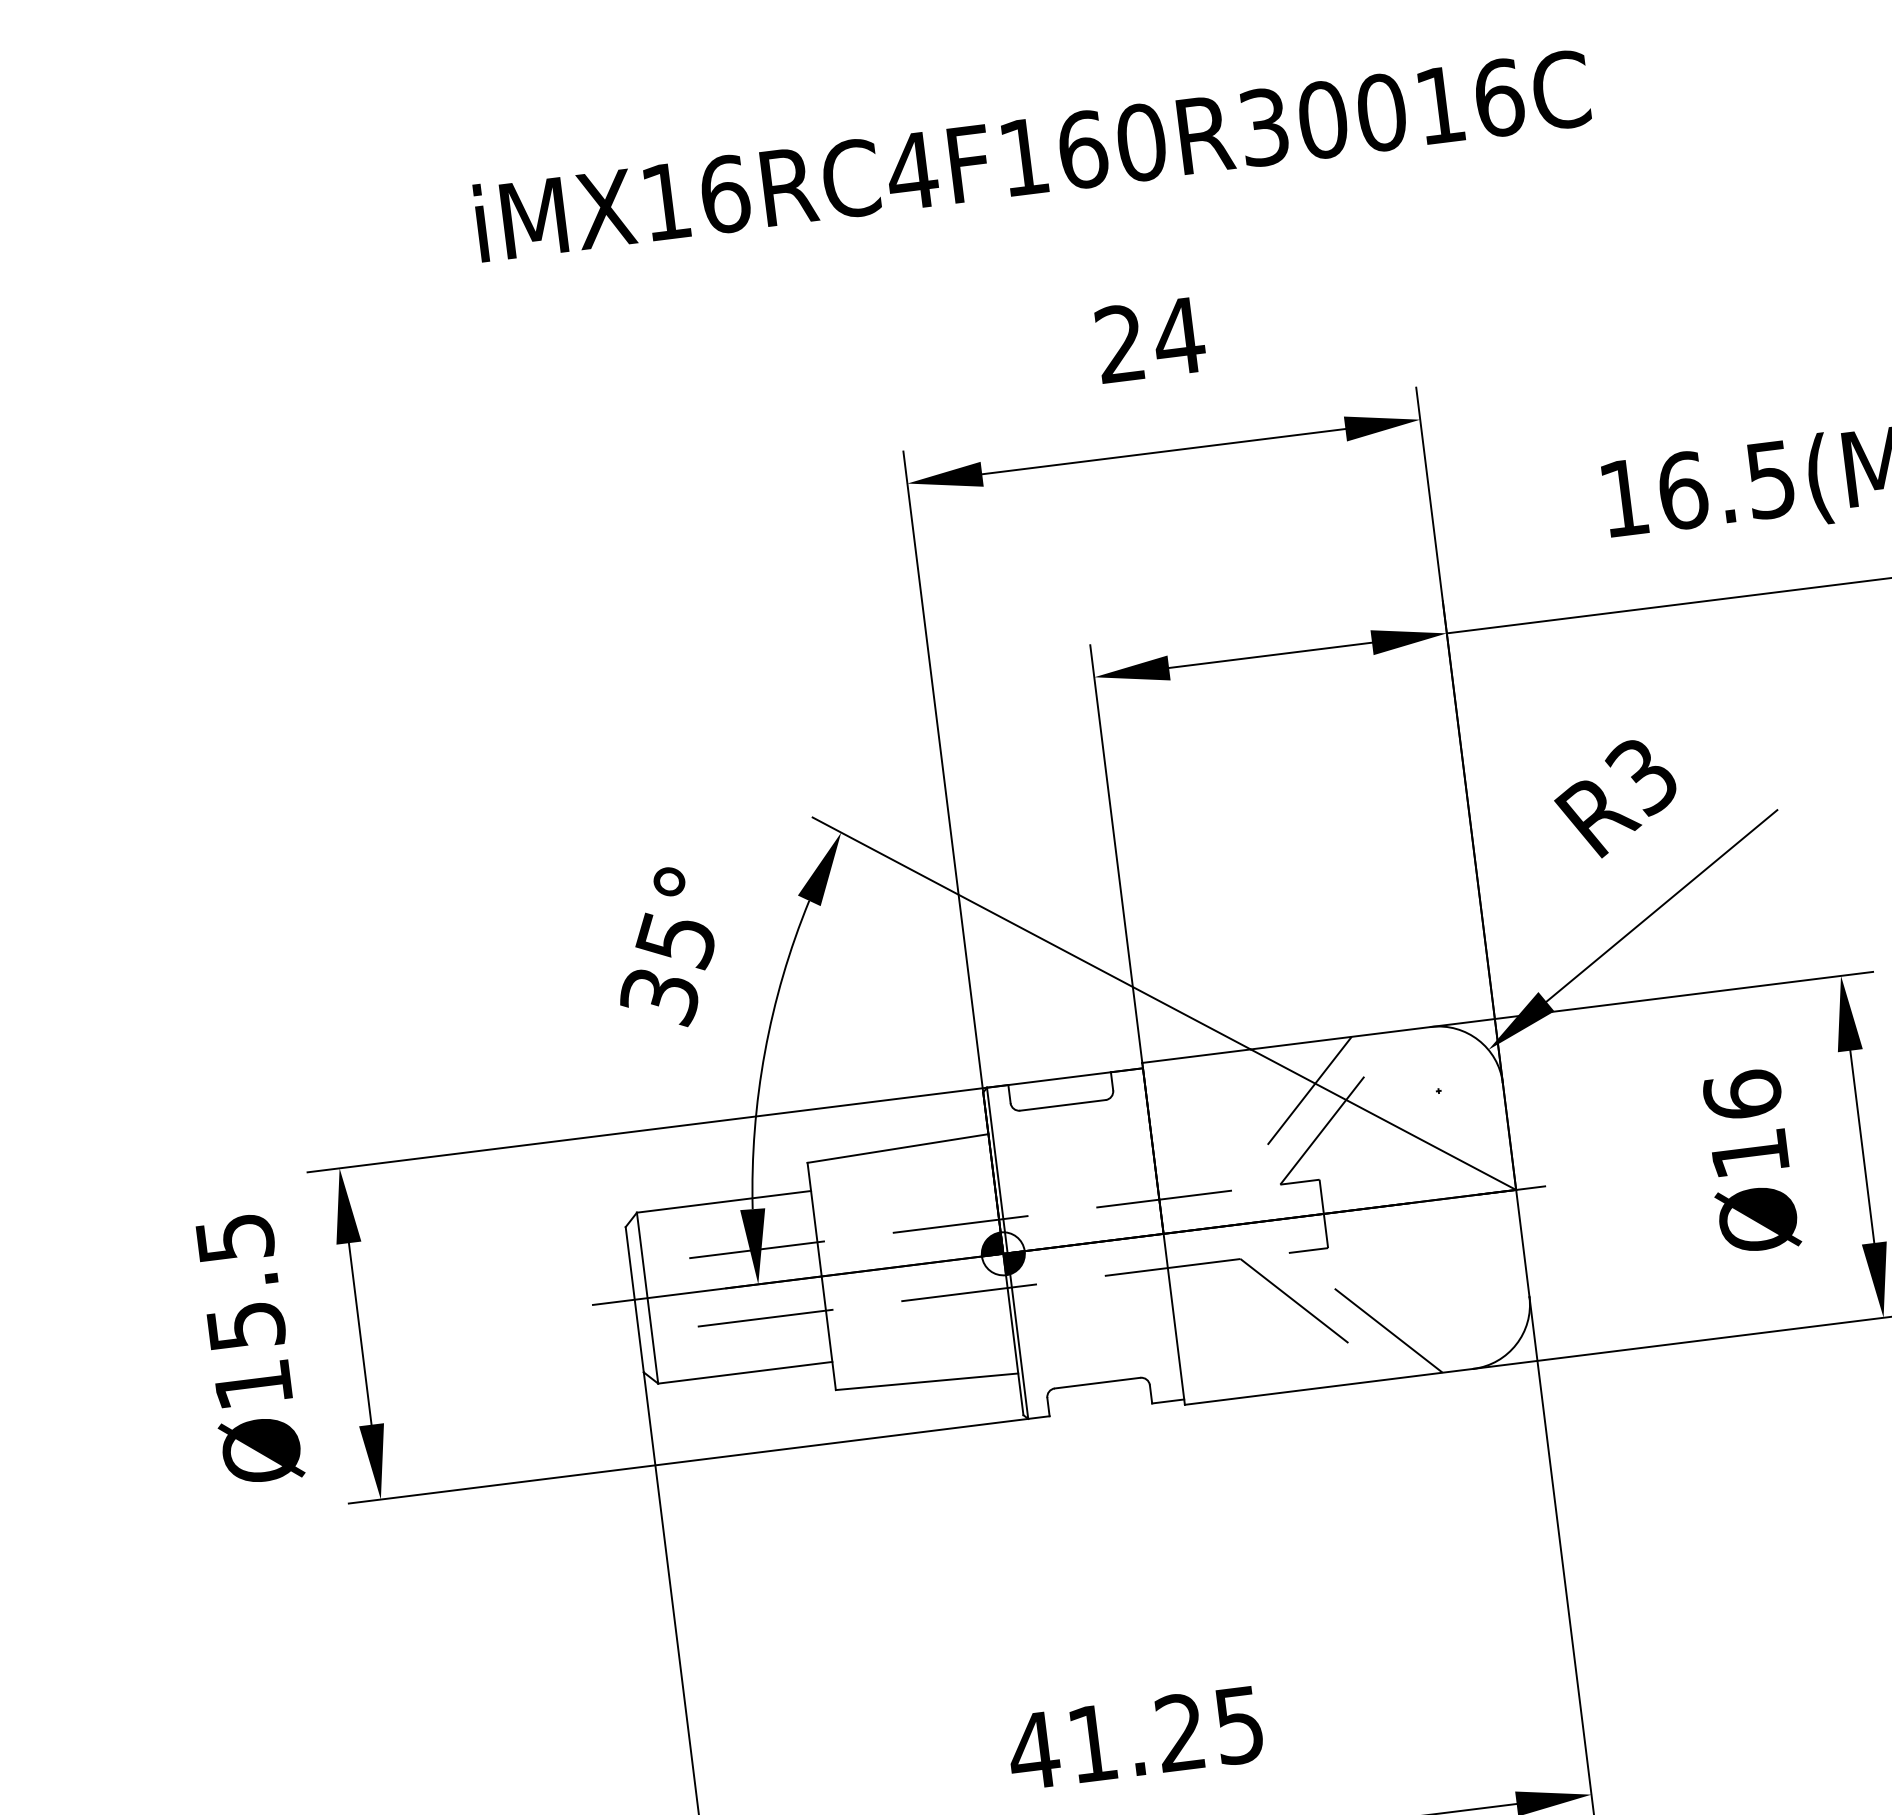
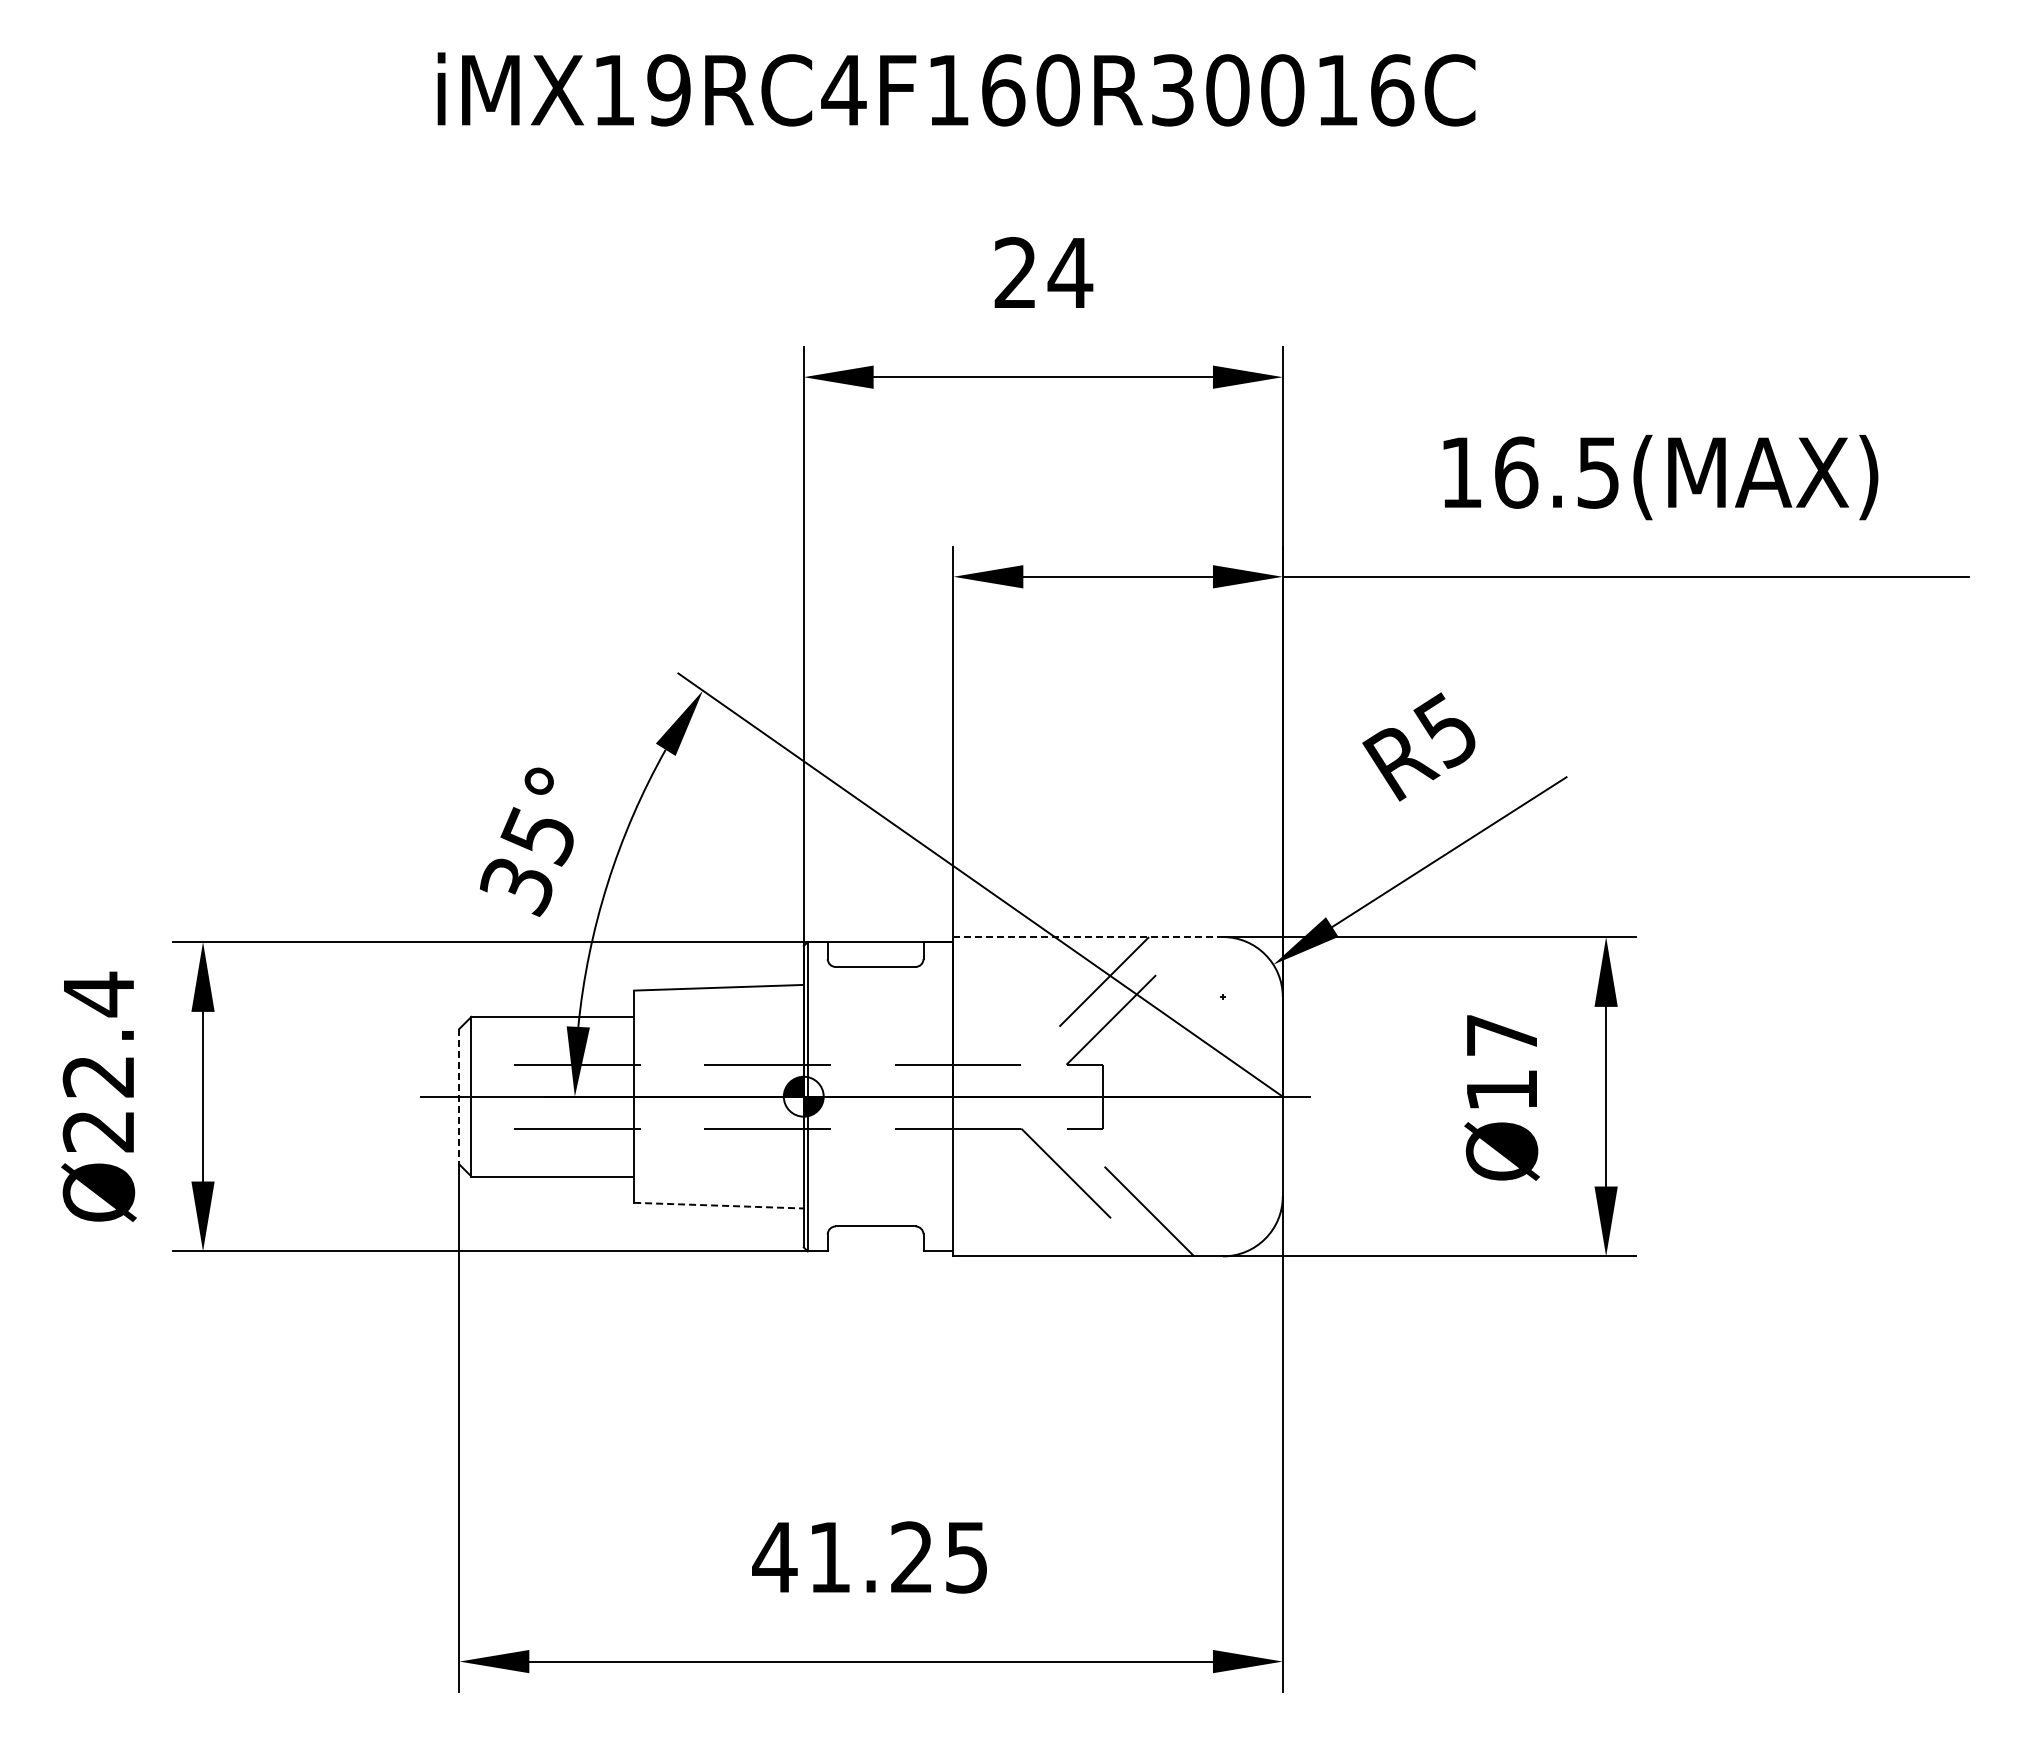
text: (725, 194) -> (669, 90), iMX16RC4F160R30016C -> iMX19RC4F160R30016C
text: (1640, 776) -> (1444, 730), R3 -> R5
text: (663, 948) -> (526, 841), moved
line: (1286, 1045) -> (1088, 937), solid -> dashed
text: (1741, 1094) -> (1501, 1034), Ø16 -> Ø17
line: (634, 1299) -> (459, 1096), solid -> dashed
text: (243, 1310) -> (98, 1061), Ø15.5 -> Ø22.4
line: (926, 1381) -> (718, 1205), solid -> dashed

